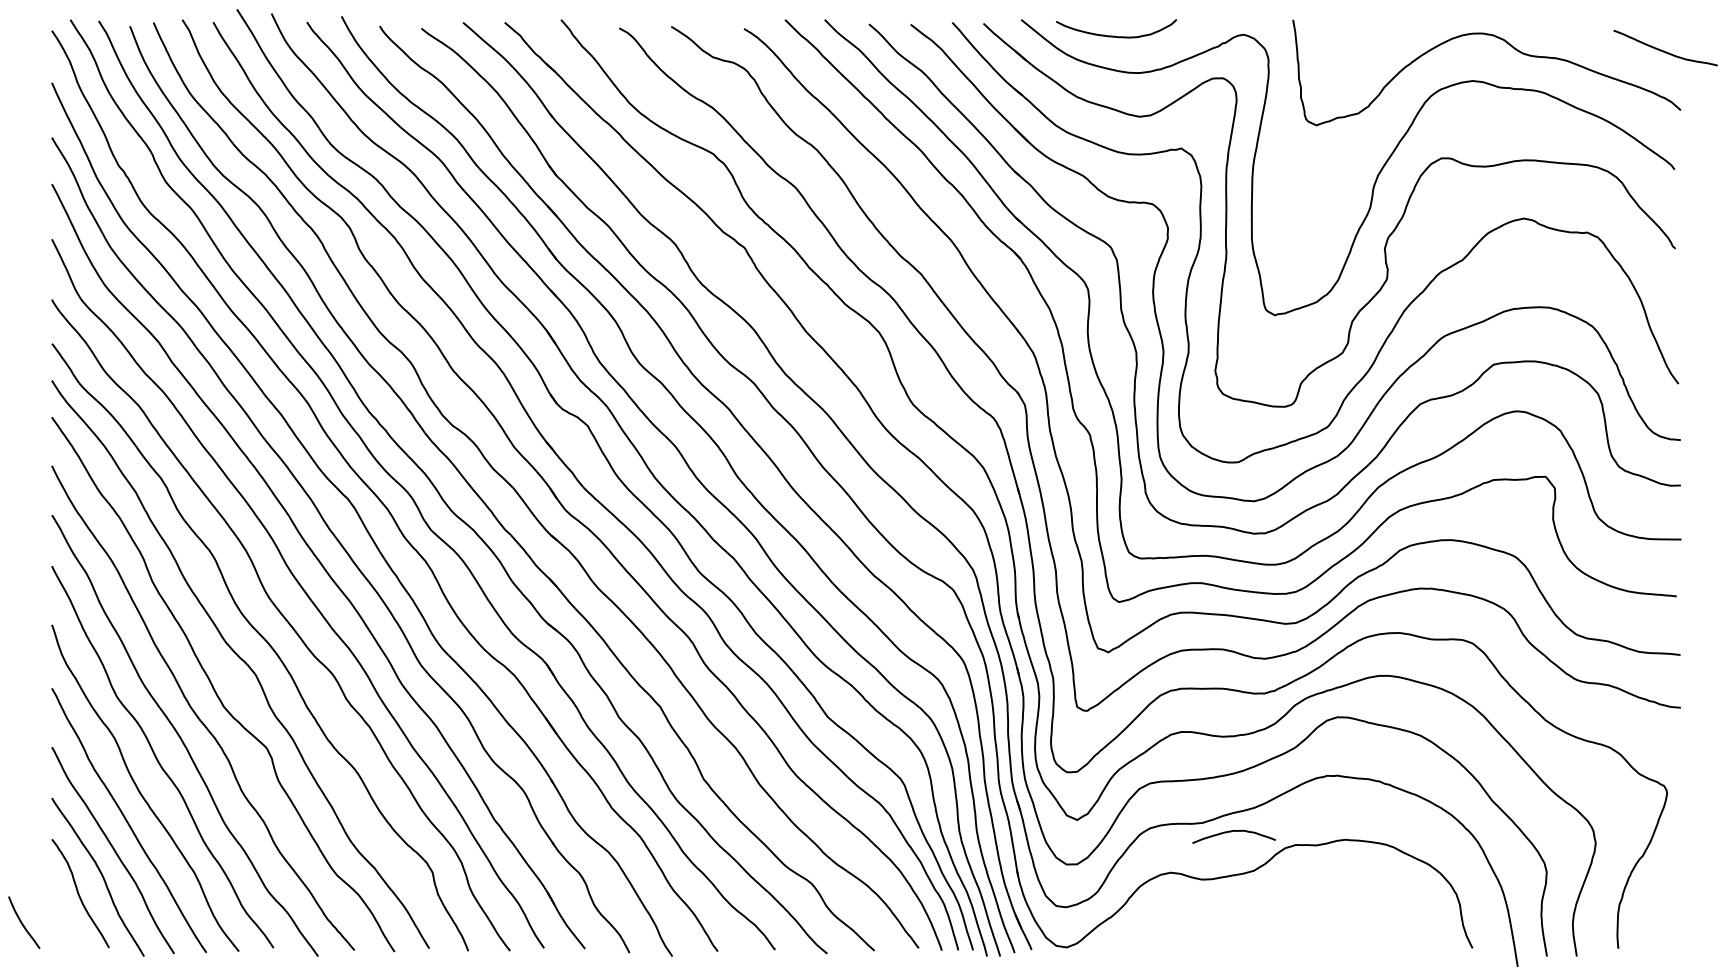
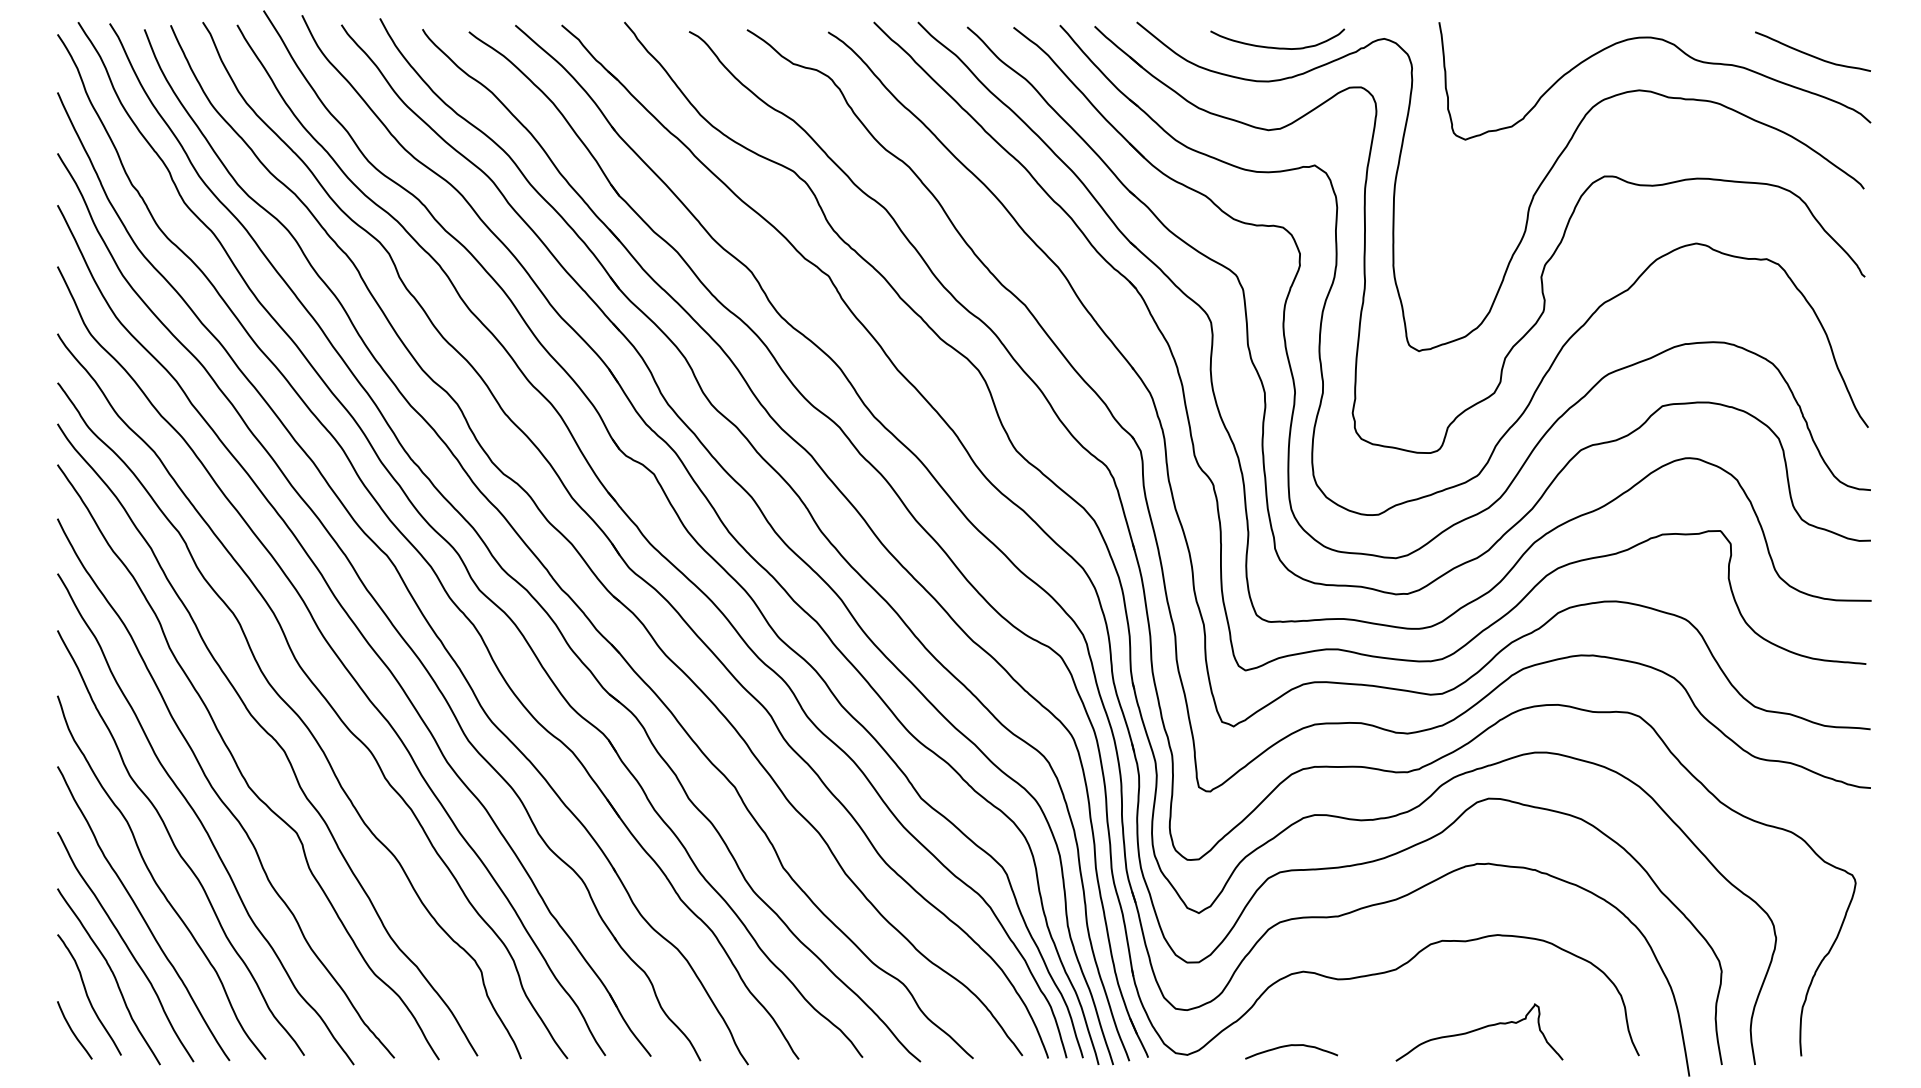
curve: (1116, 36) -> (1277, 47), moved
curve: (1664, 50) -> (1811, 54), moved
curve: (1233, 832) -> (1290, 1046), moved
curve: (23, 923) -> (73, 1031), moved
curve: (1328, 925) -> (1478, 1030), added

